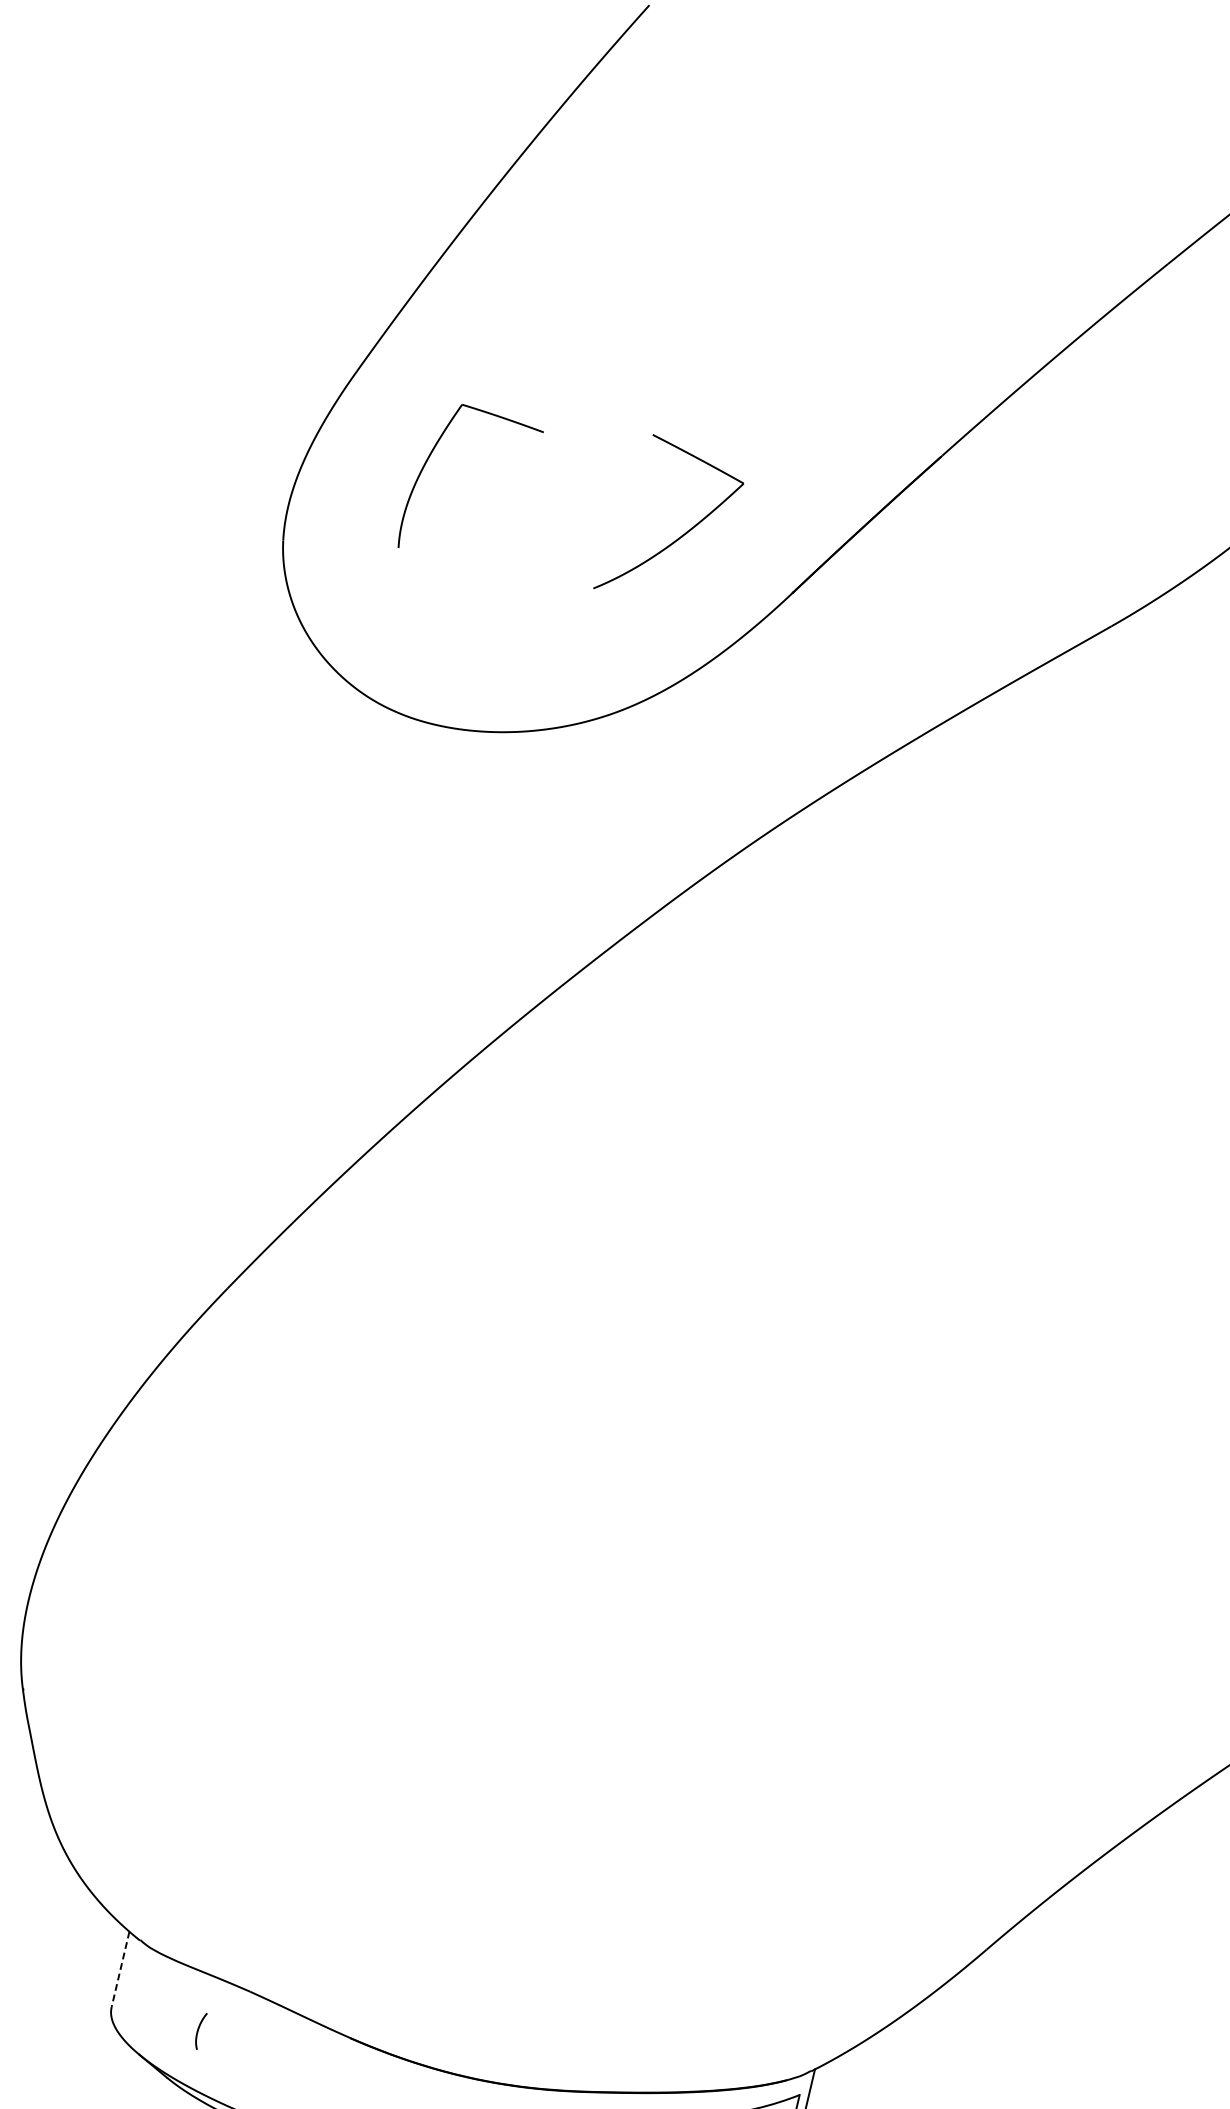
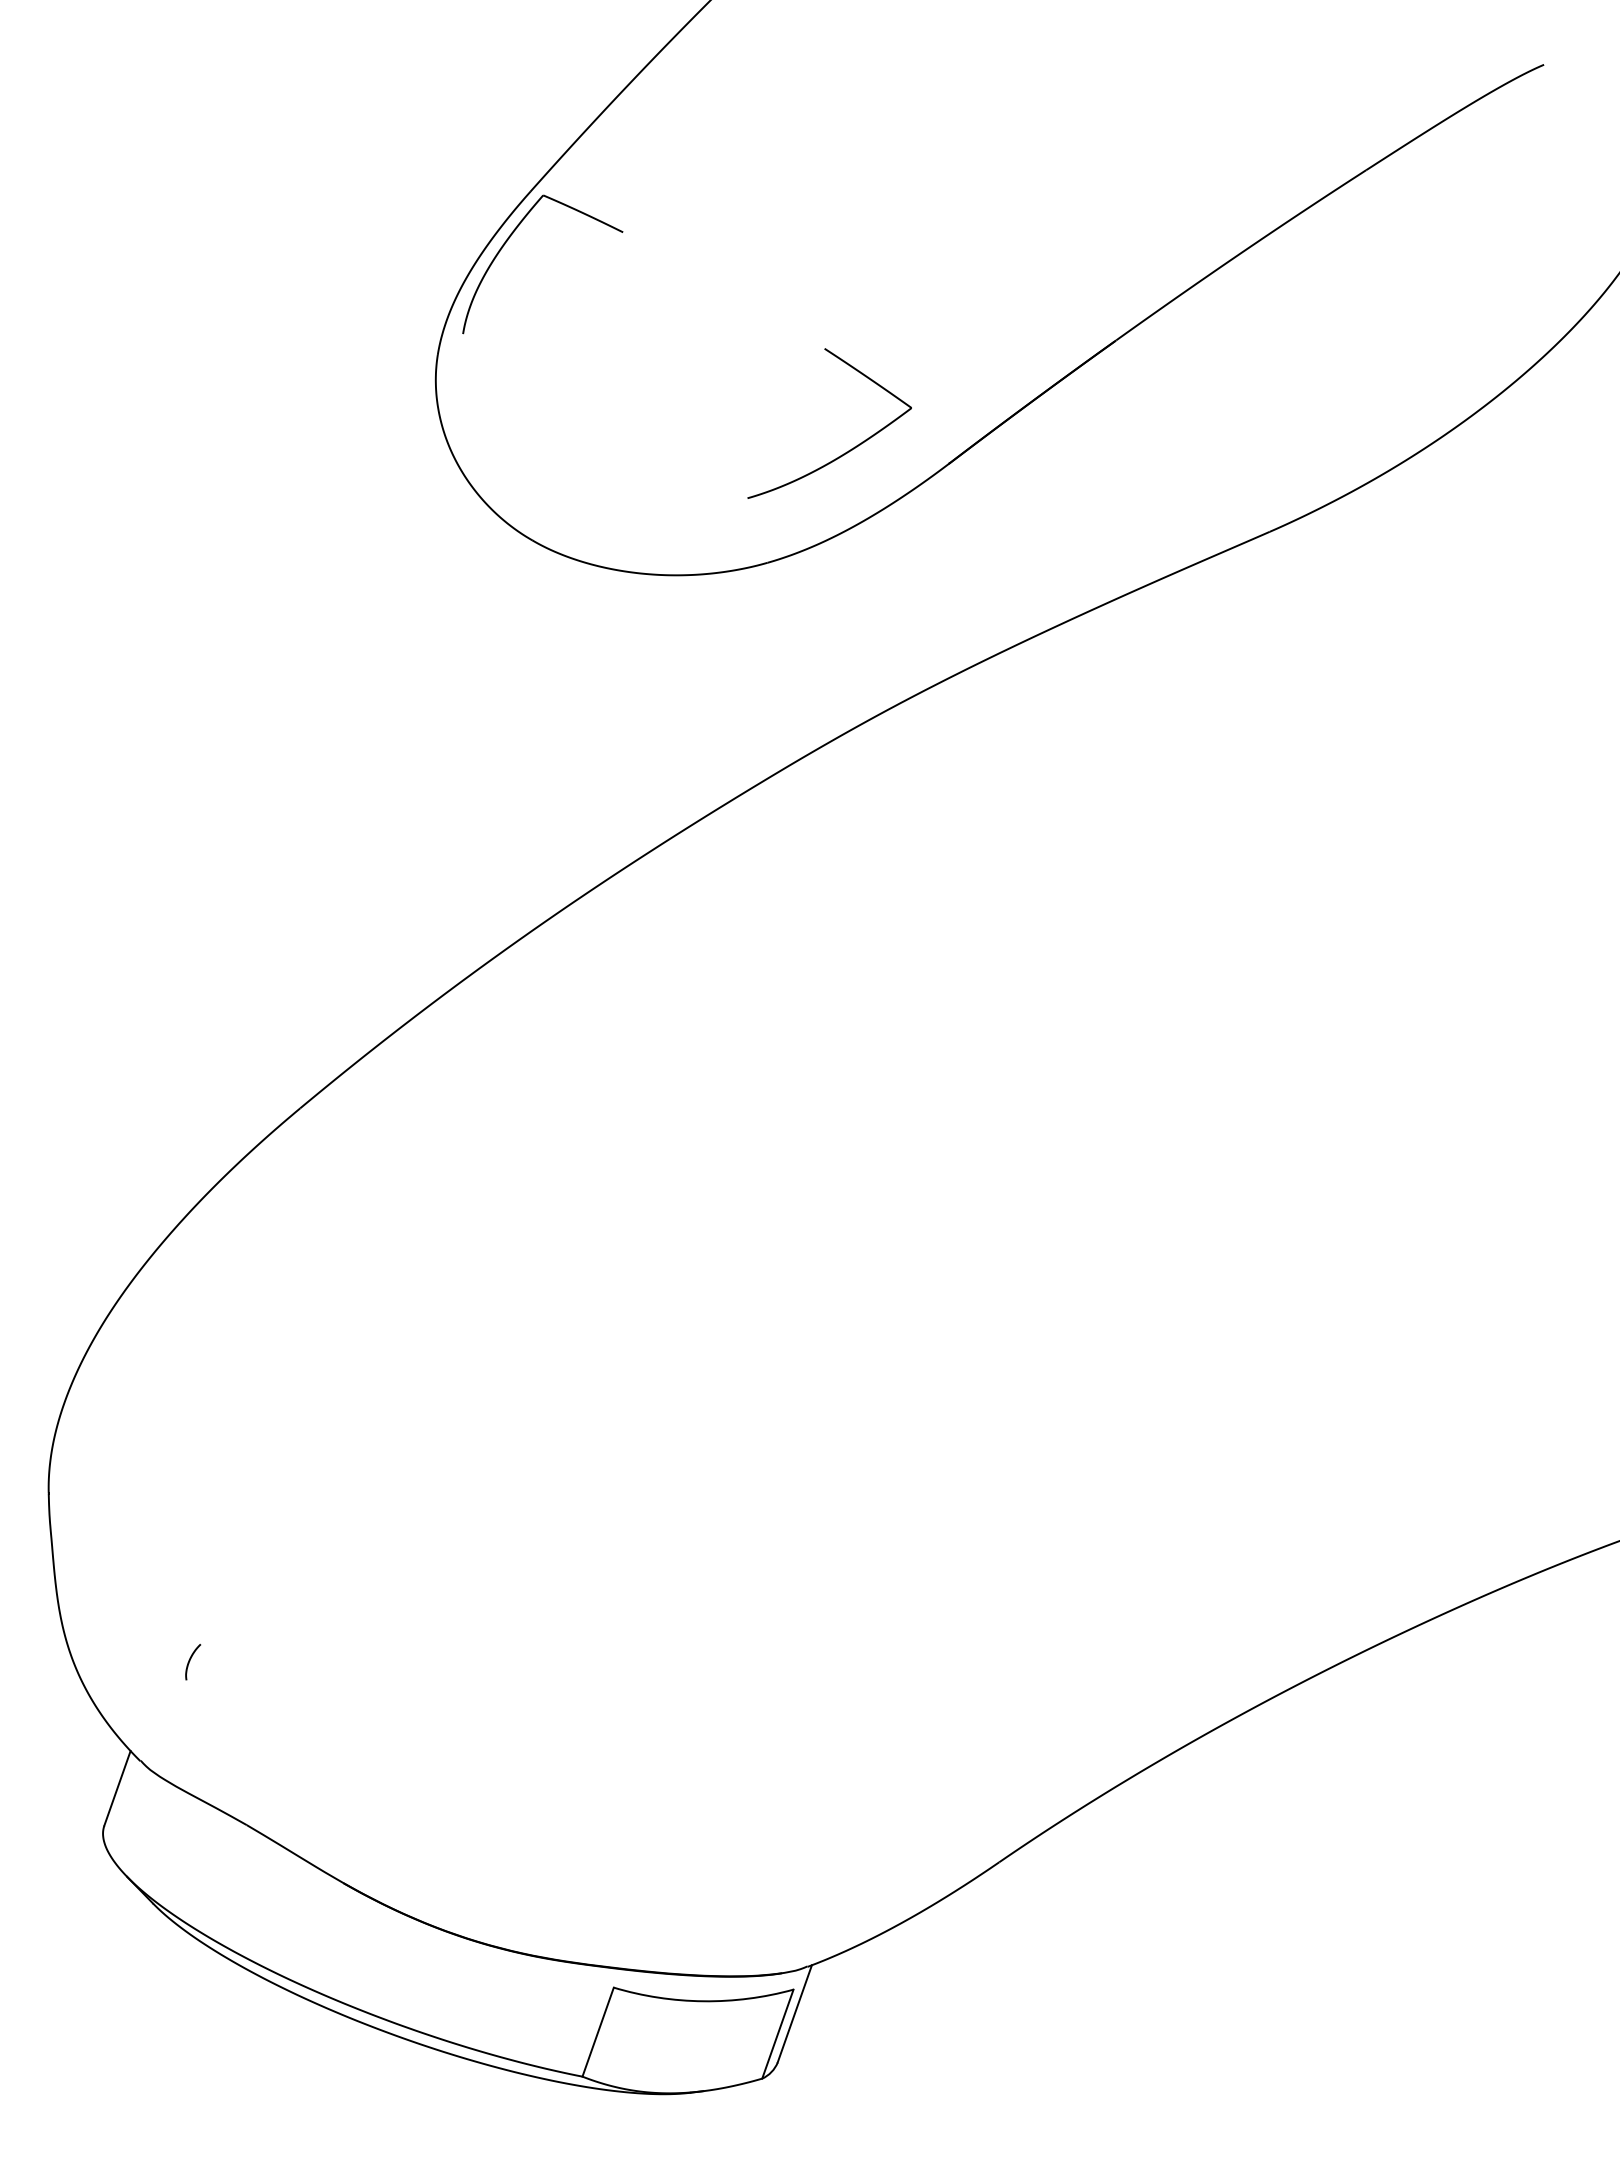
part: (433, 452) -> (508, 240), moved
part: (684, 532) -> (846, 451), moved
line: (120, 1969) -> (117, 1788), dashed -> solid
curve: (199, 2031) -> (190, 1661), moved

